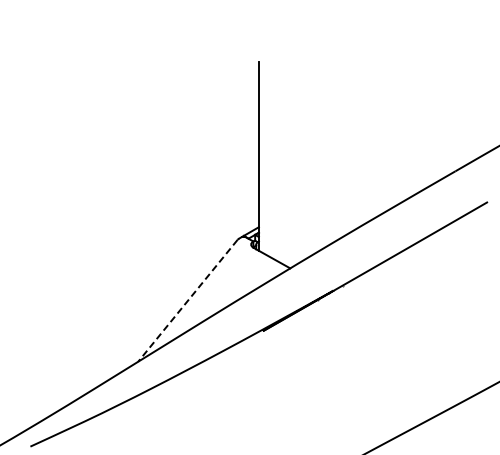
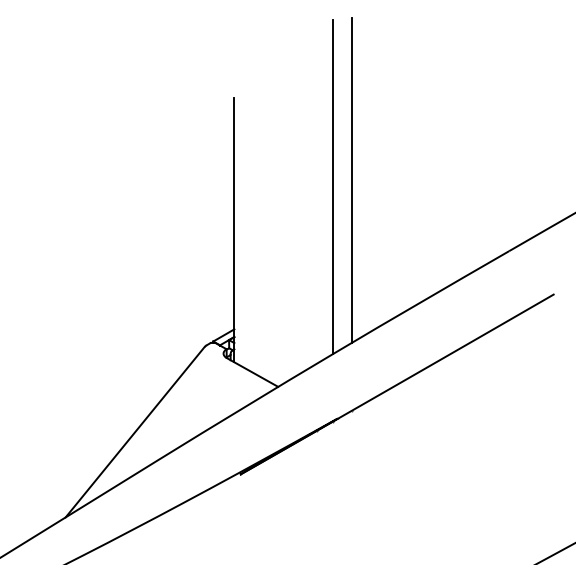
line: (342, 120) -> (351, 180), added
line: (329, 124) -> (333, 185), added
line: (187, 300) -> (134, 431), dashed -> solid

